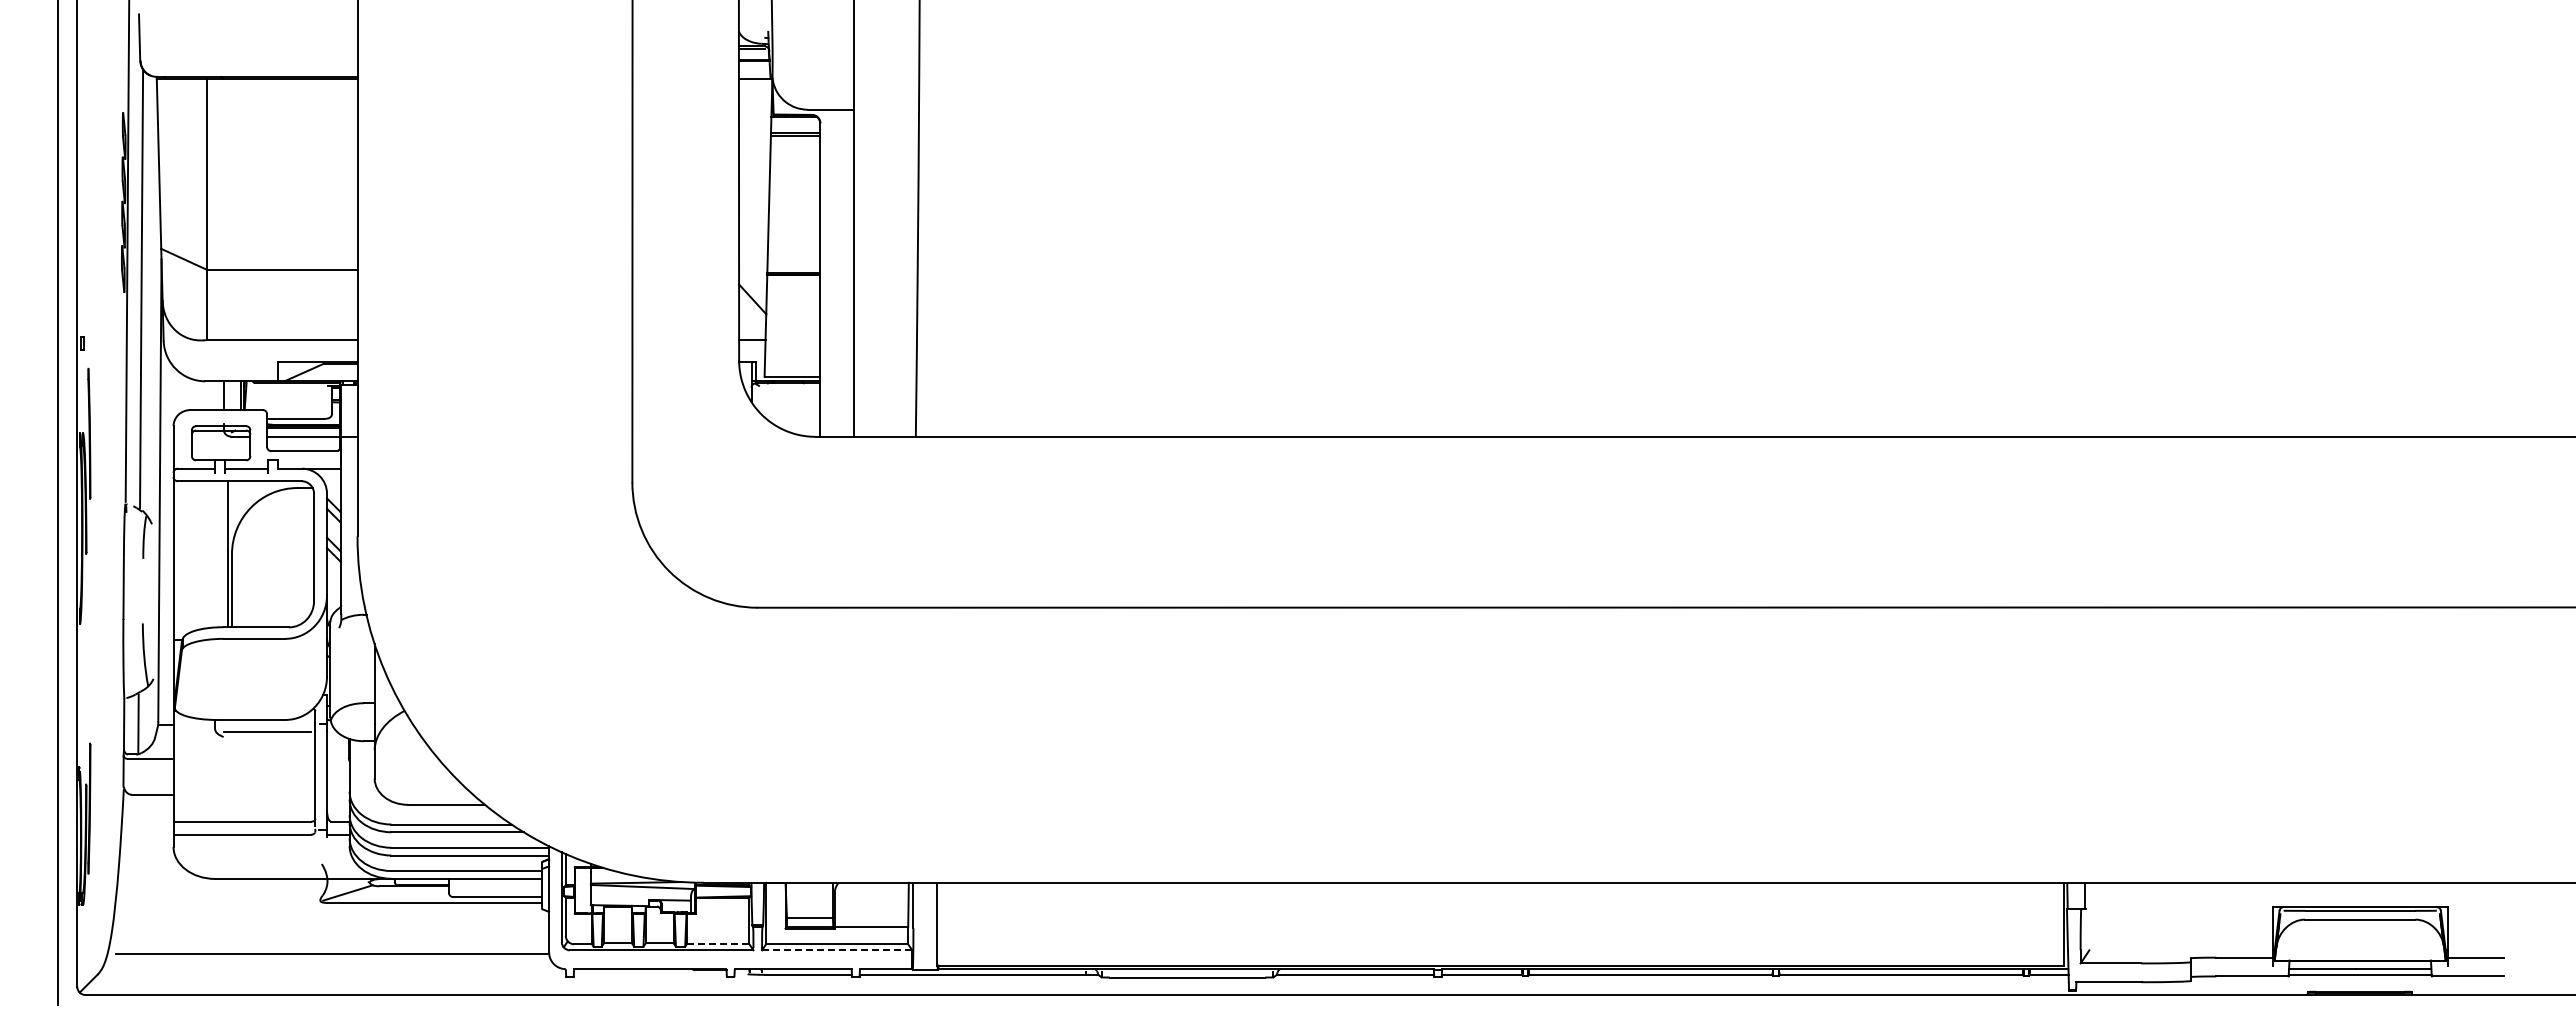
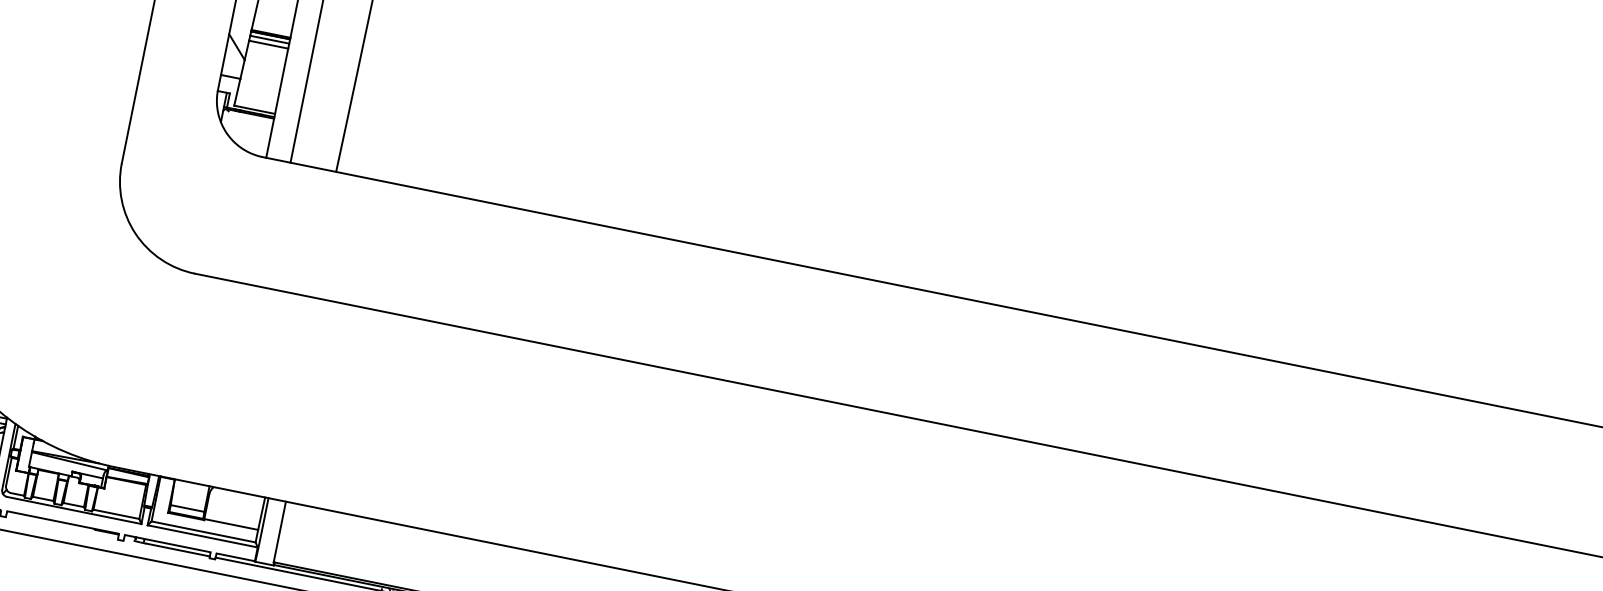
line: (793, 280) -> (269, 39), added
line: (793, 287) -> (268, 44), added
line: (717, 944) -> (115, 514), dashed -> solid
line: (837, 950) -> (202, 536), dashed -> solid

